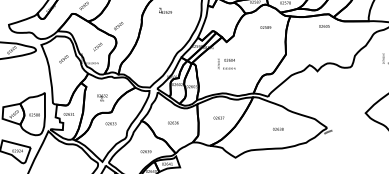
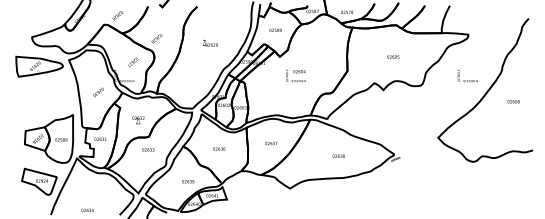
text: (165, 10) -> (210, 43), moved
text: (324, 25) -> (393, 56), moved
text: (265, 26) -> (275, 29), moved
text: (63, 59) -> (98, 92), moved
text: (226, 63) -> (295, 75), moved

